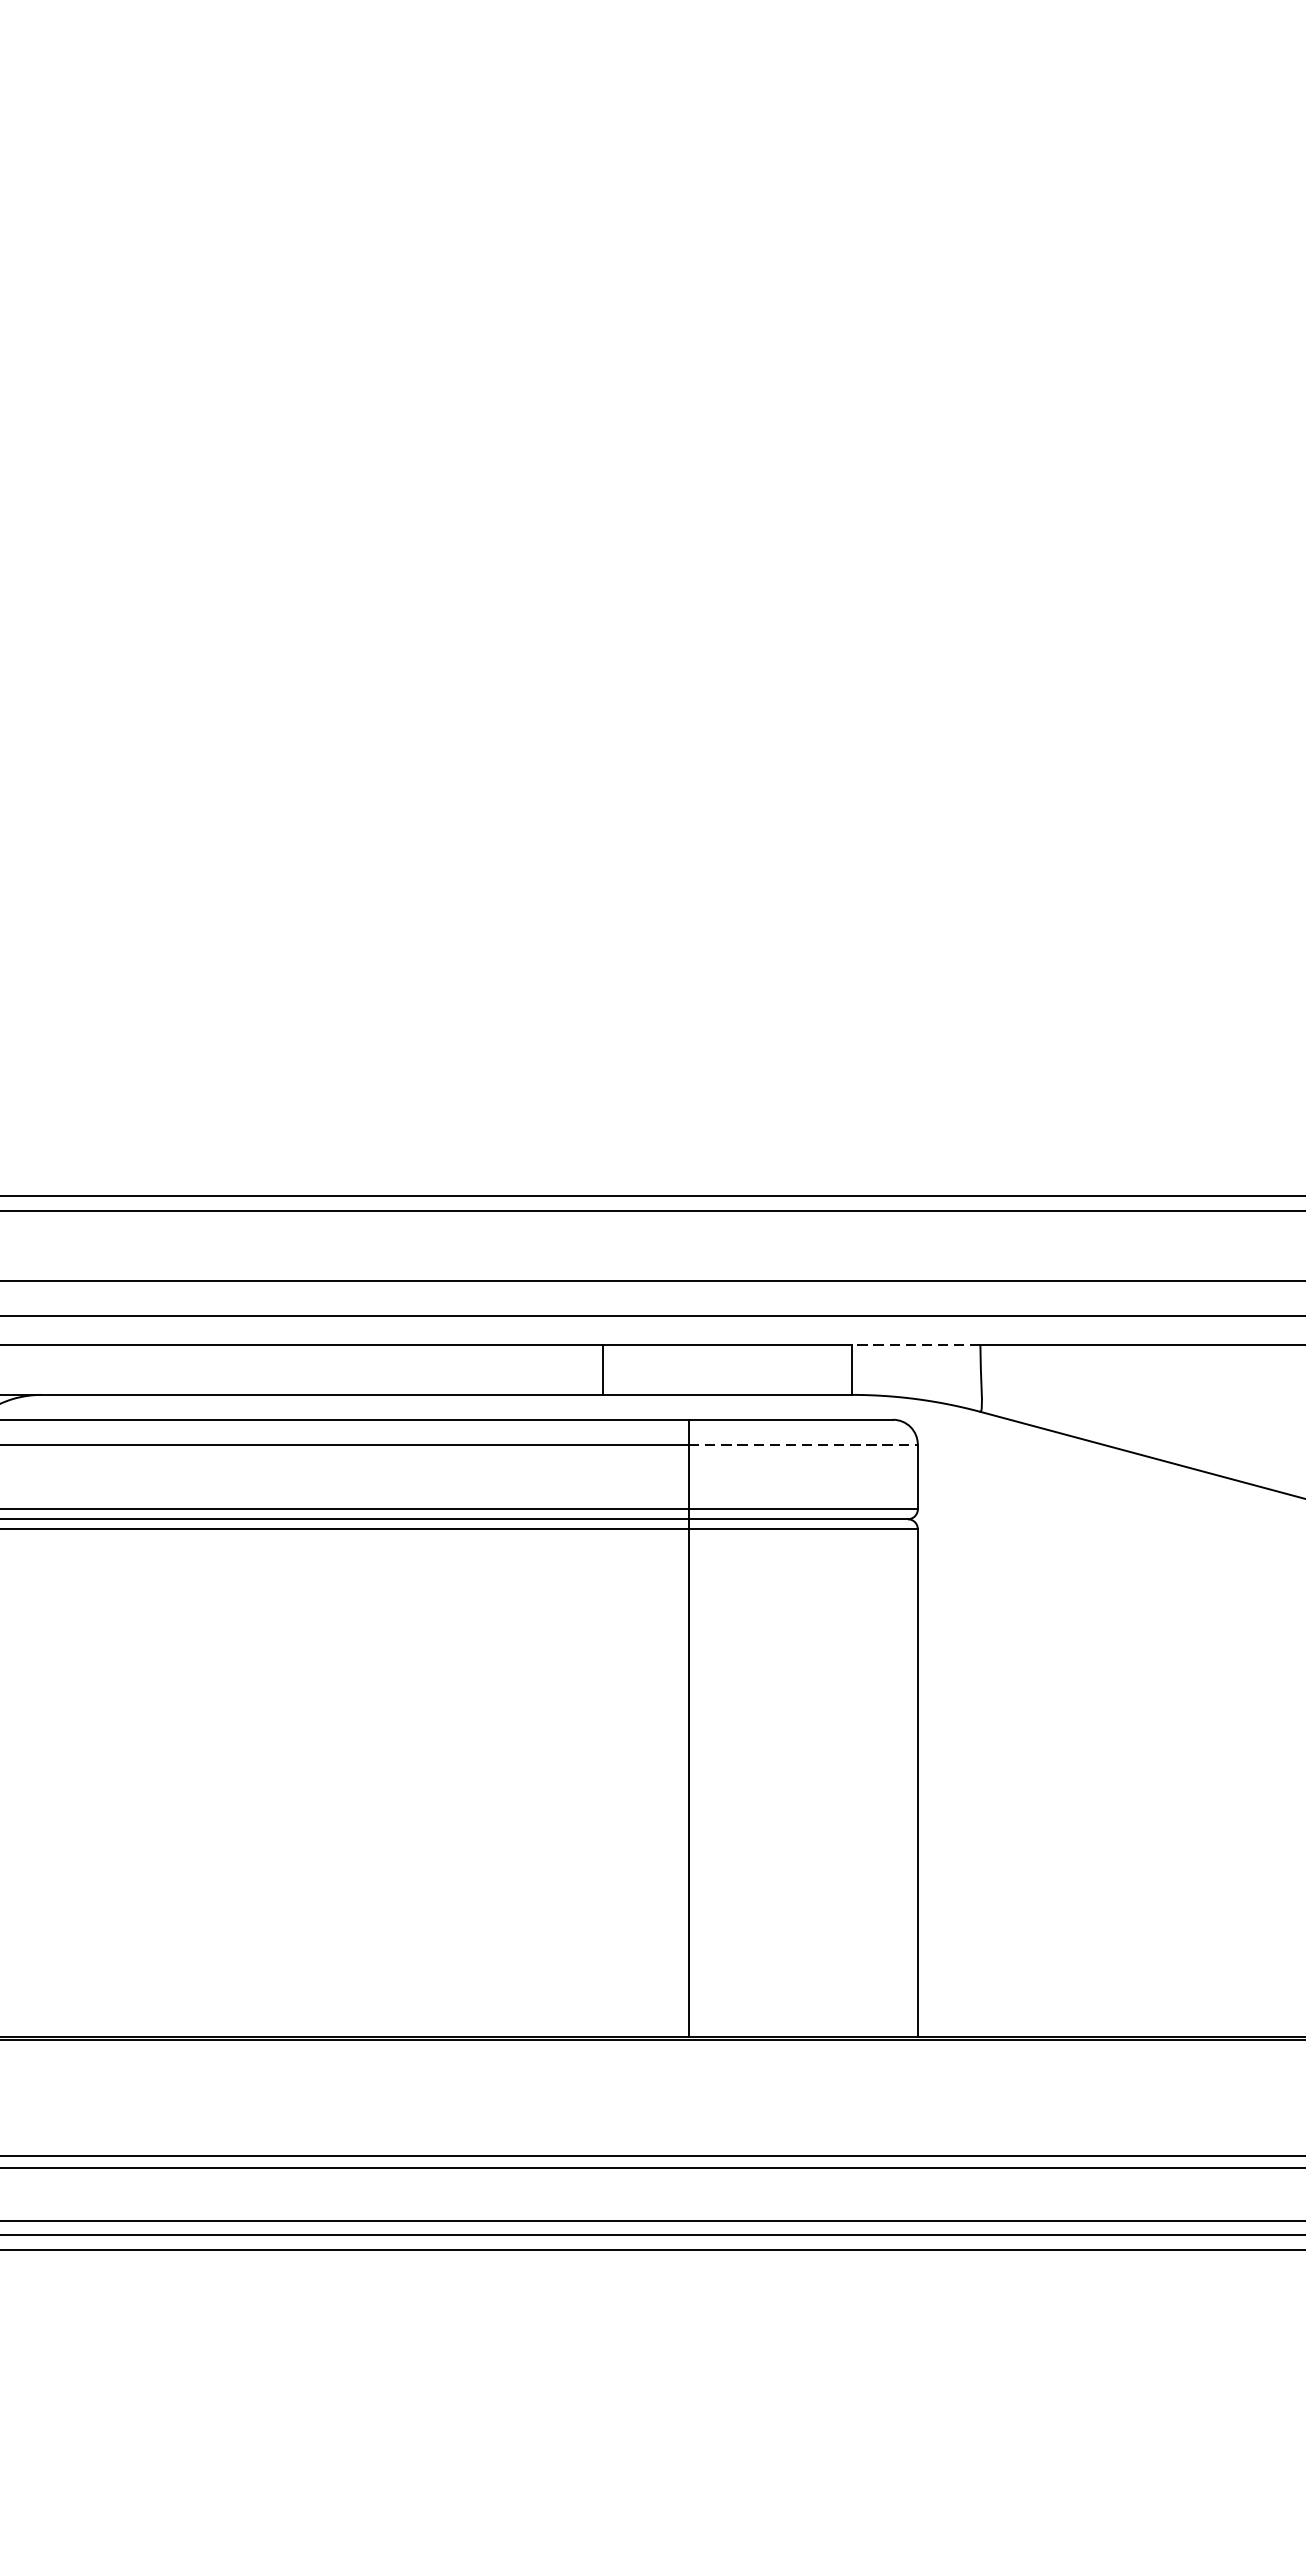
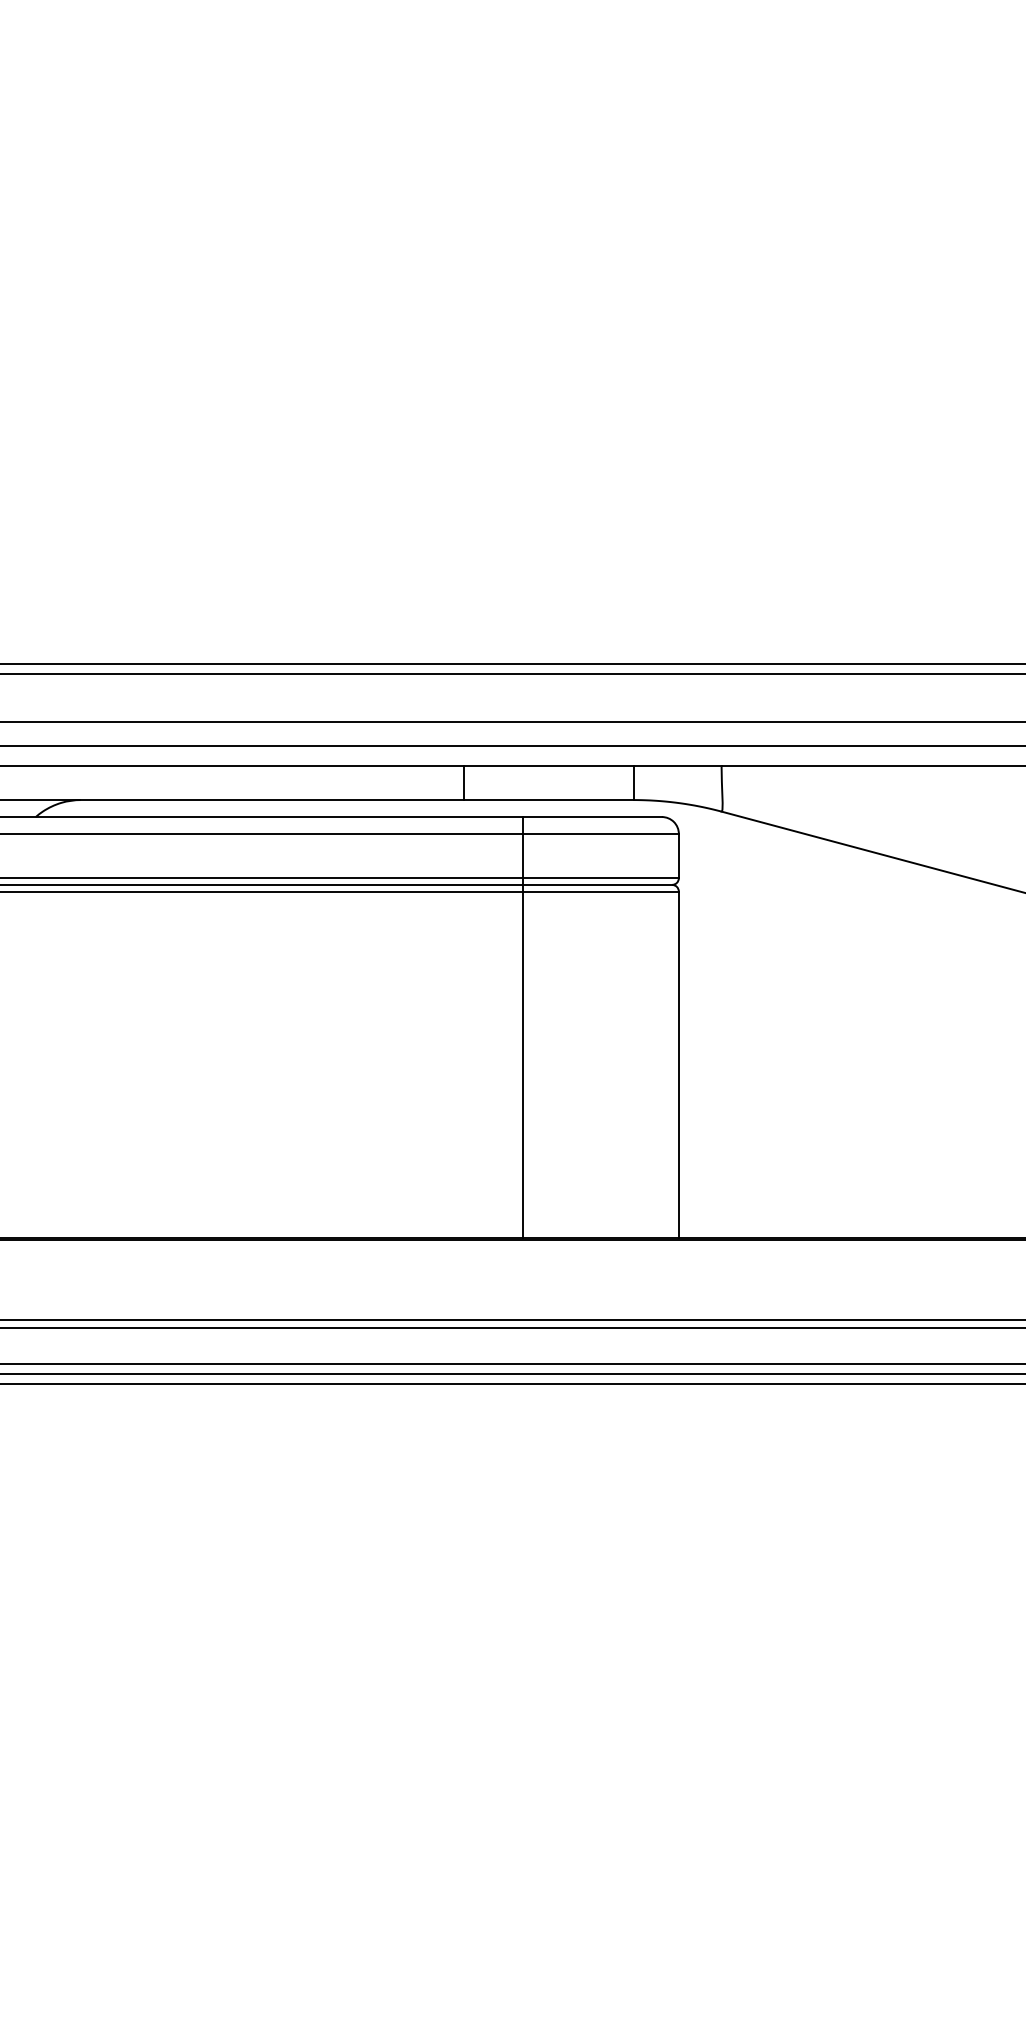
line: (915, 1345) -> (677, 766), dashed -> solid
line: (804, 1445) -> (601, 834), dashed -> solid

